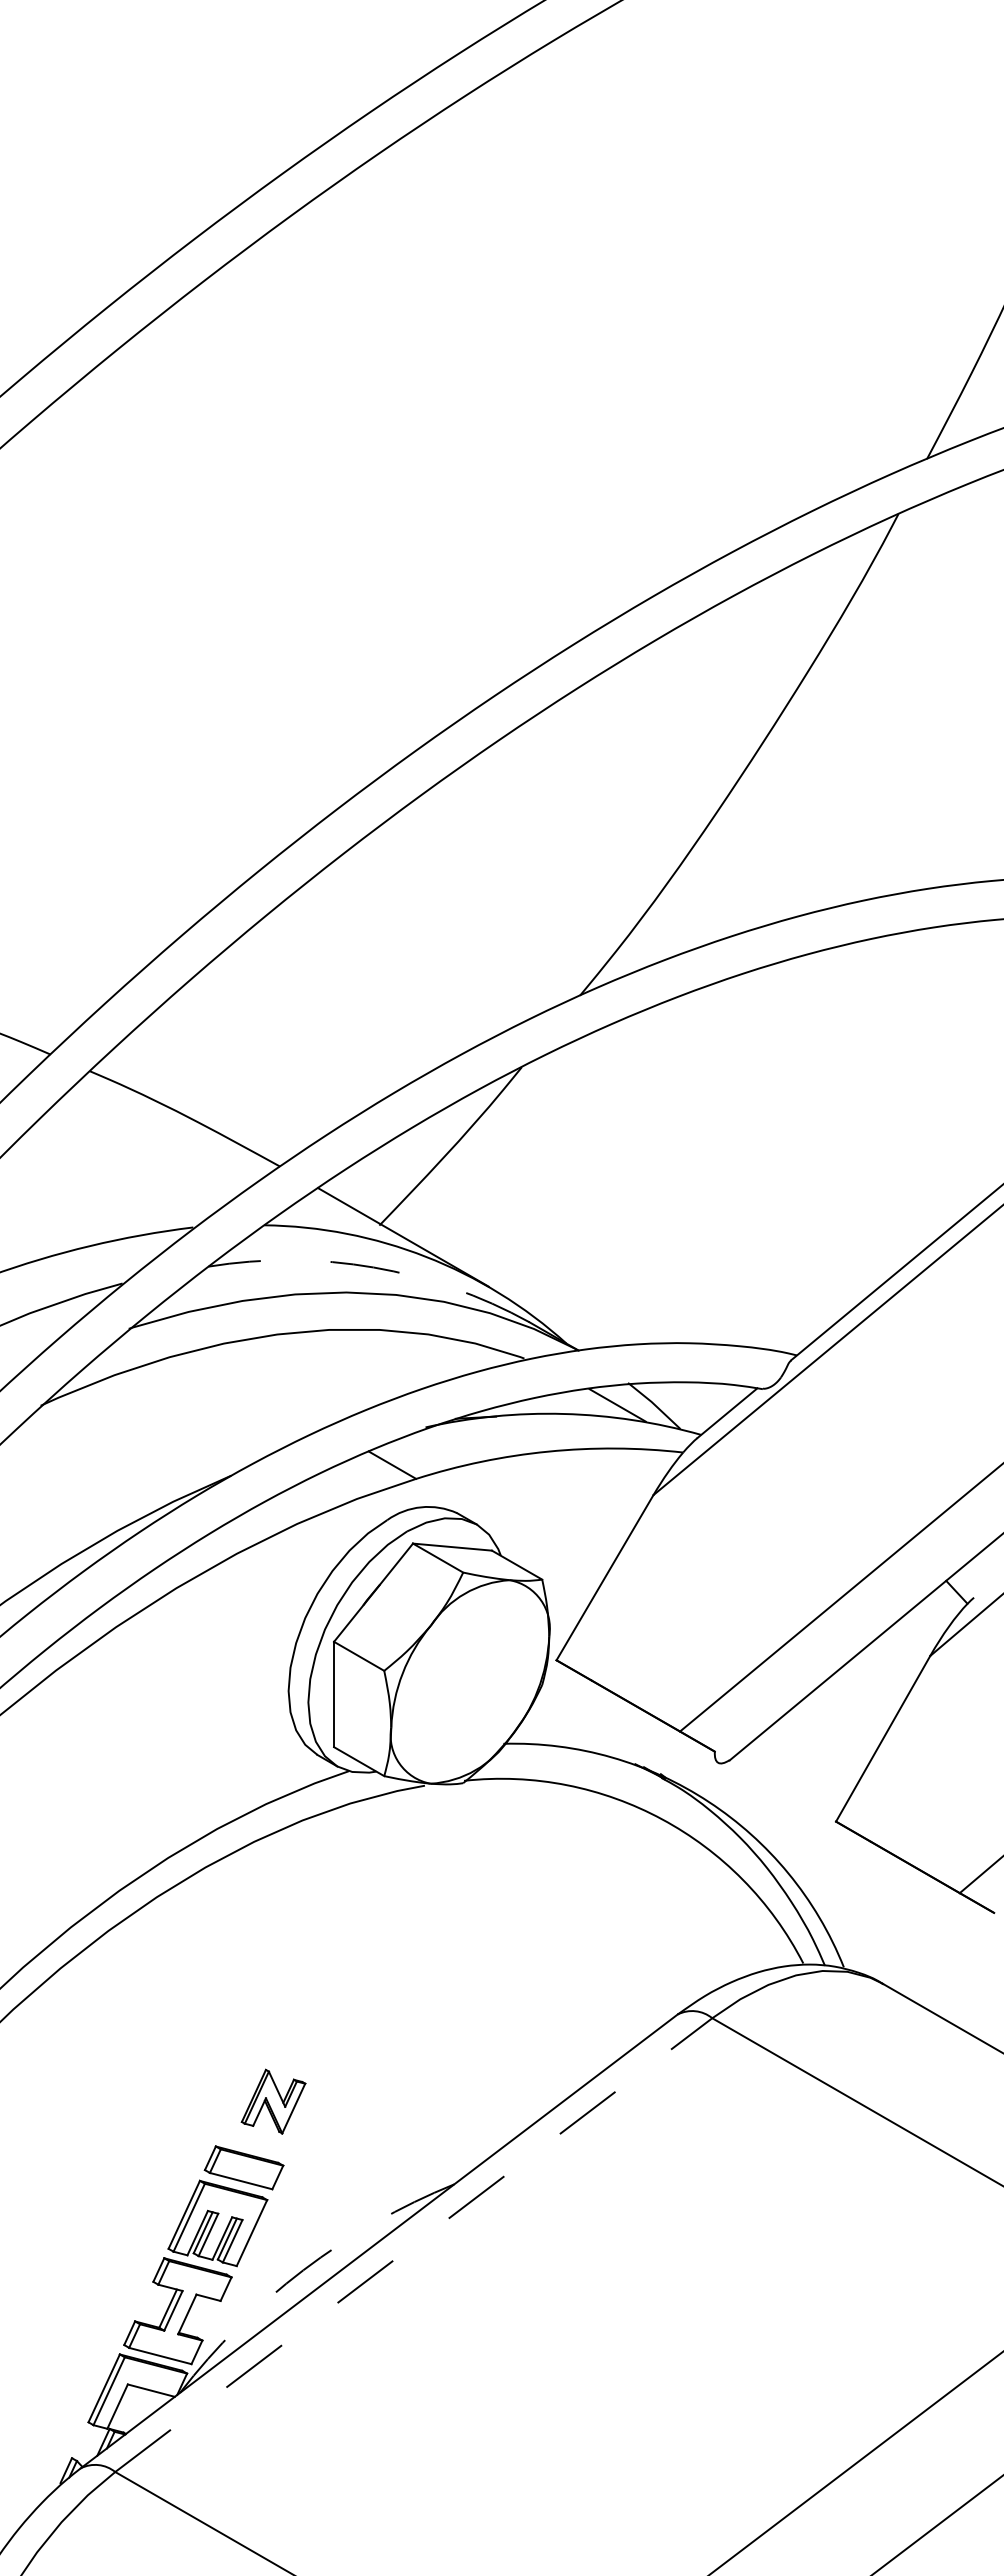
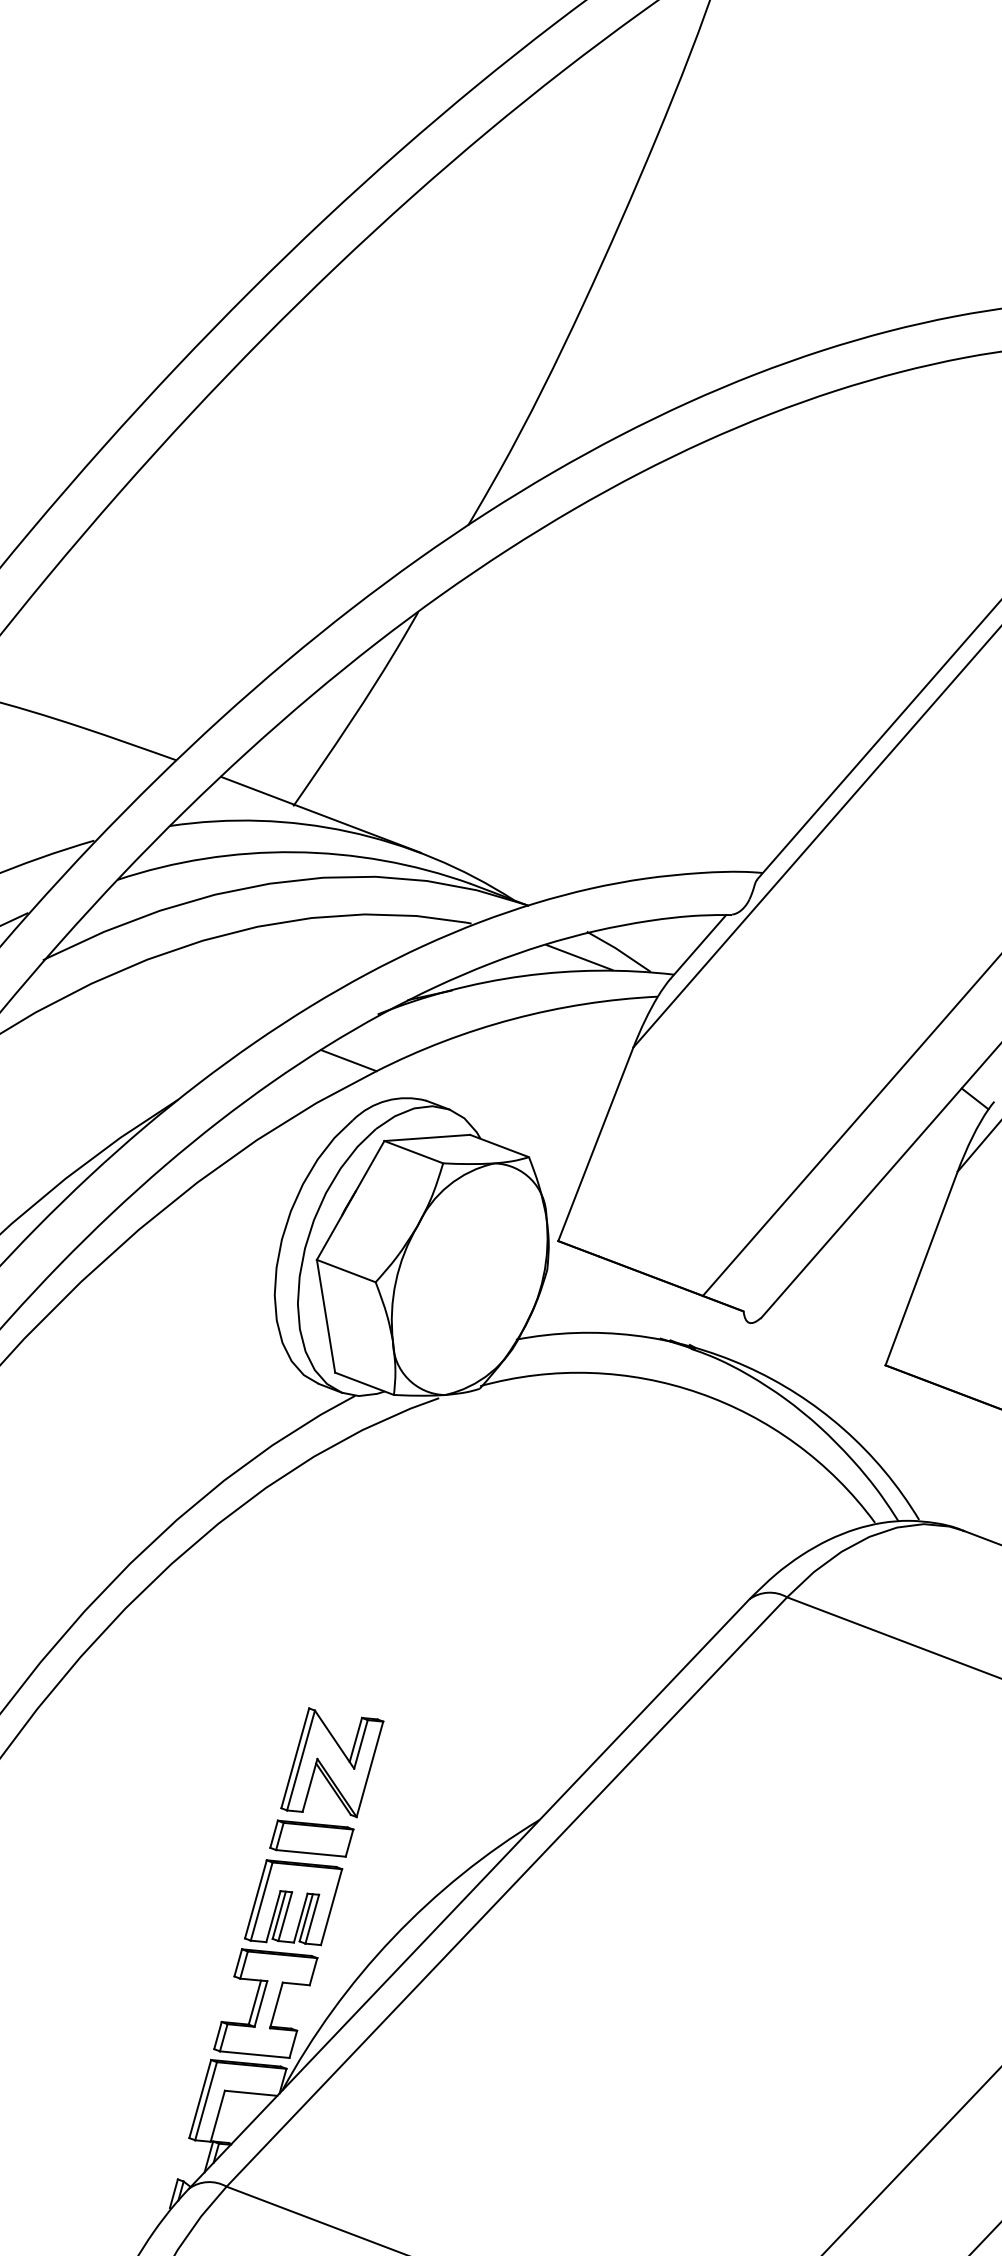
arc: (373, 1267) -> (294, 852), dashed -> solid
part: (273, 2101) -> (331, 1762), size x1.67
line: (413, 2245) -> (506, 1892), dashed -> solid
arc: (303, 2270) -> (393, 1938), dashed -> solid

